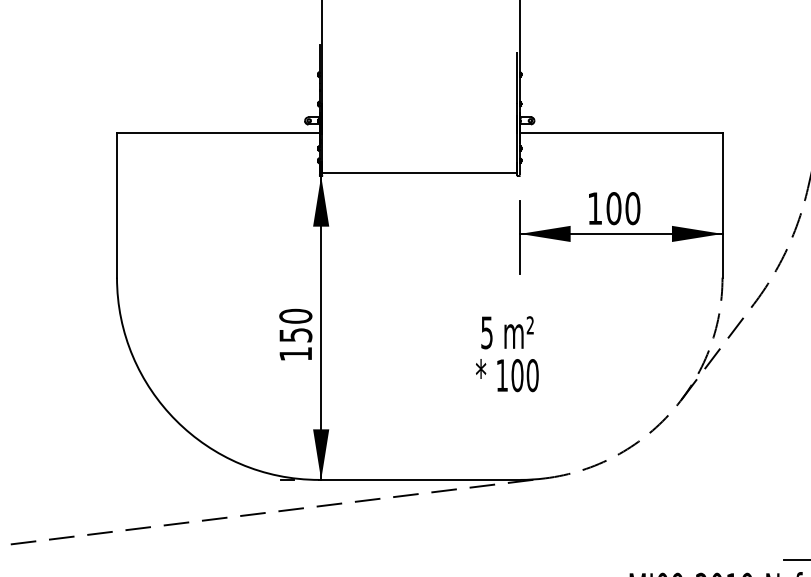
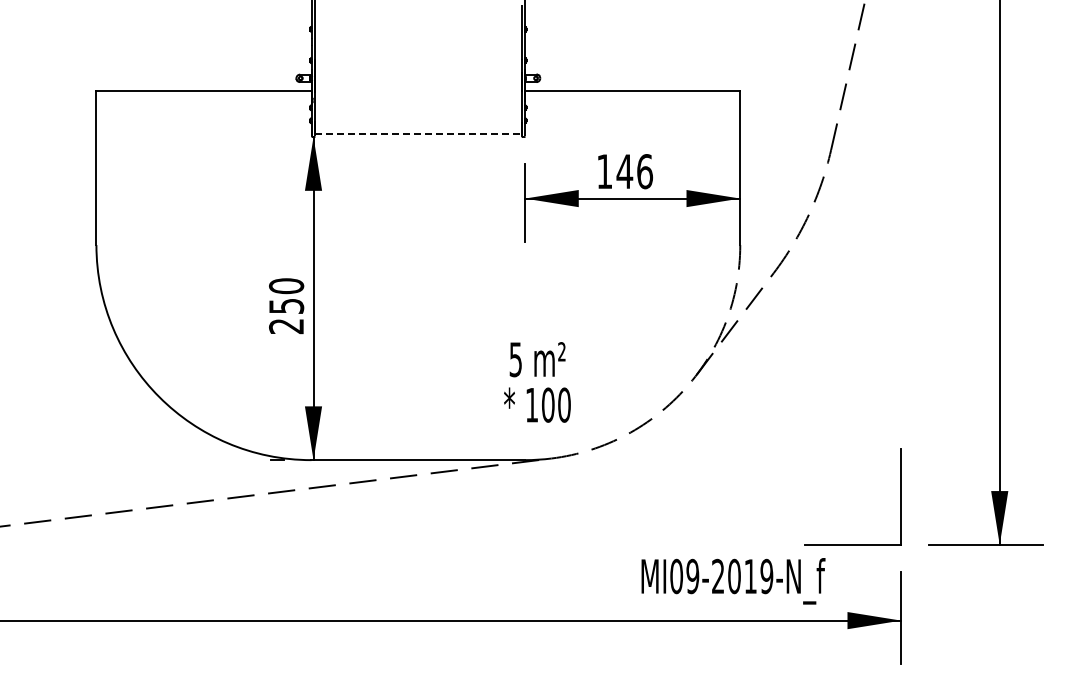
line: (419, 173) -> (418, 134), solid -> dashed
text: (623, 208) -> (634, 171), 100 -> 146
text: (295, 354) -> (286, 326), 150 -> 250
text: (507, 354) -> (537, 382), moved

